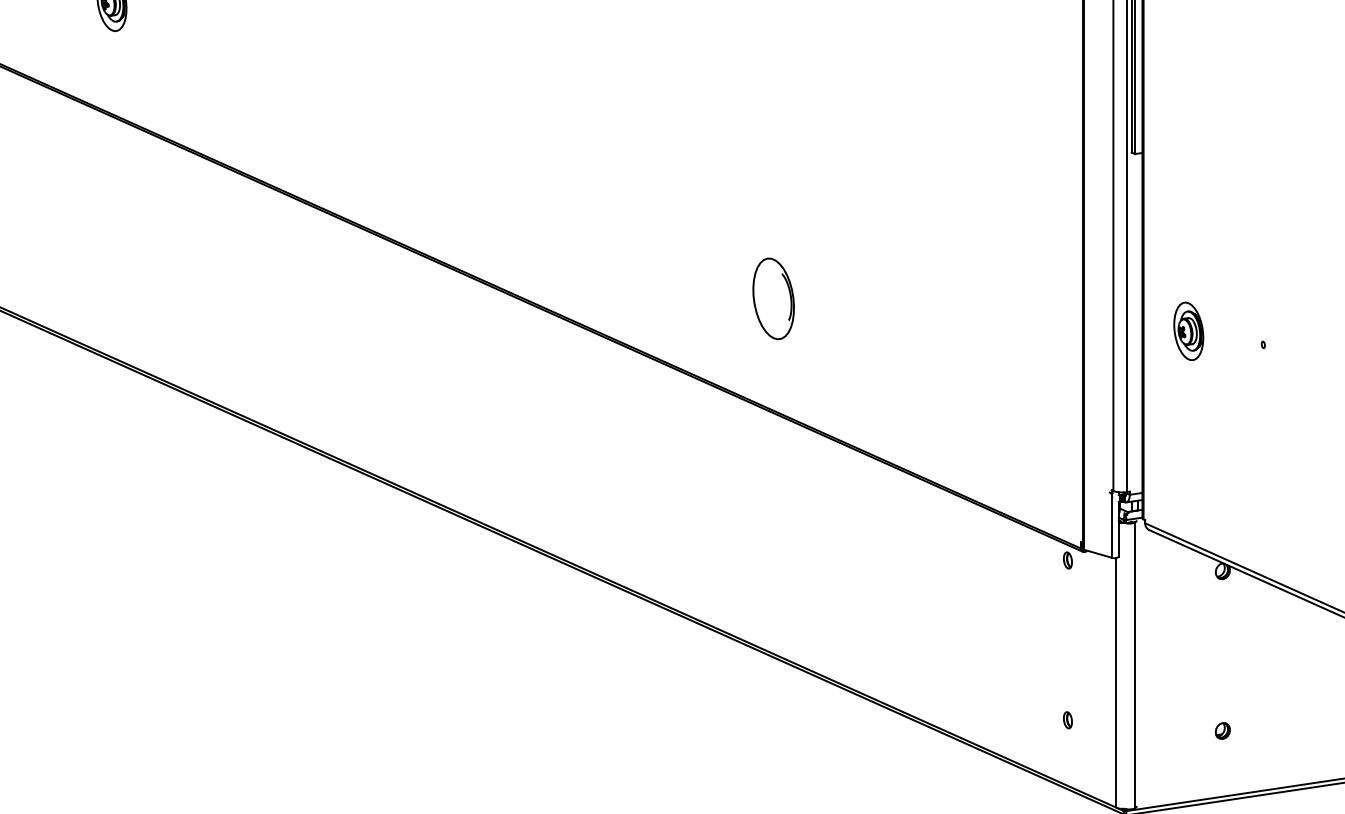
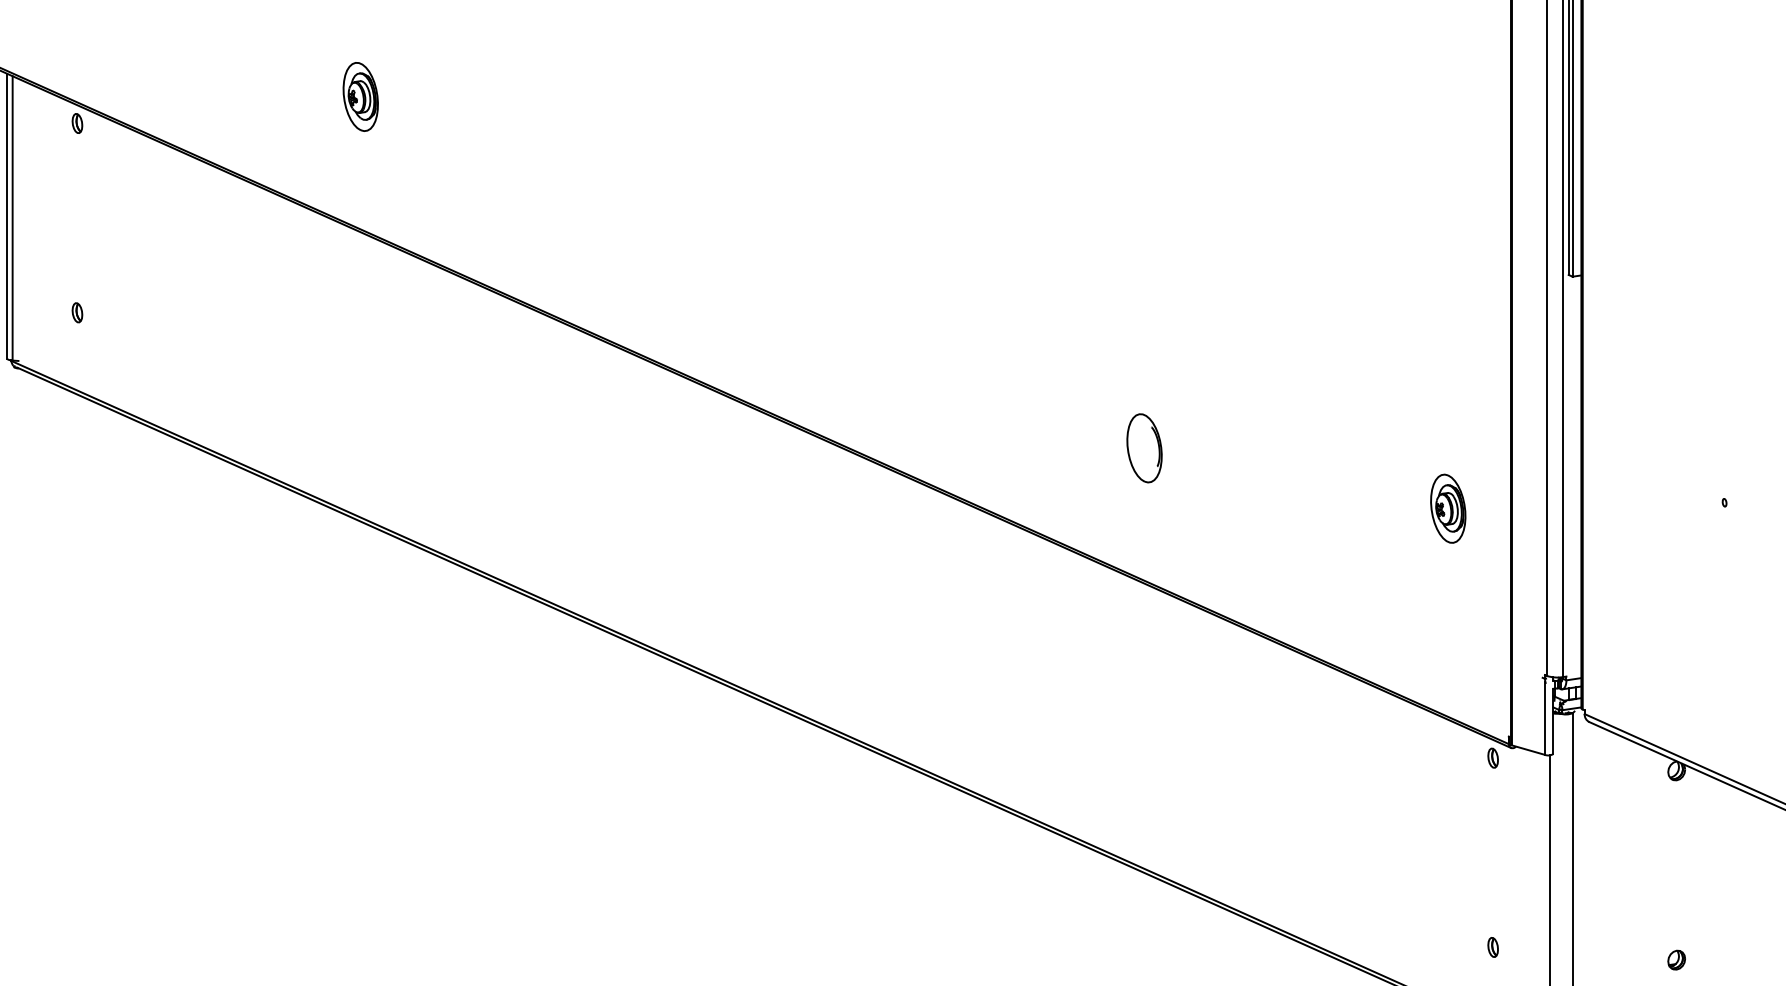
part: (773, 299) -> (1144, 448), size x0.71
part: (1188, 331) -> (1448, 508), moved

